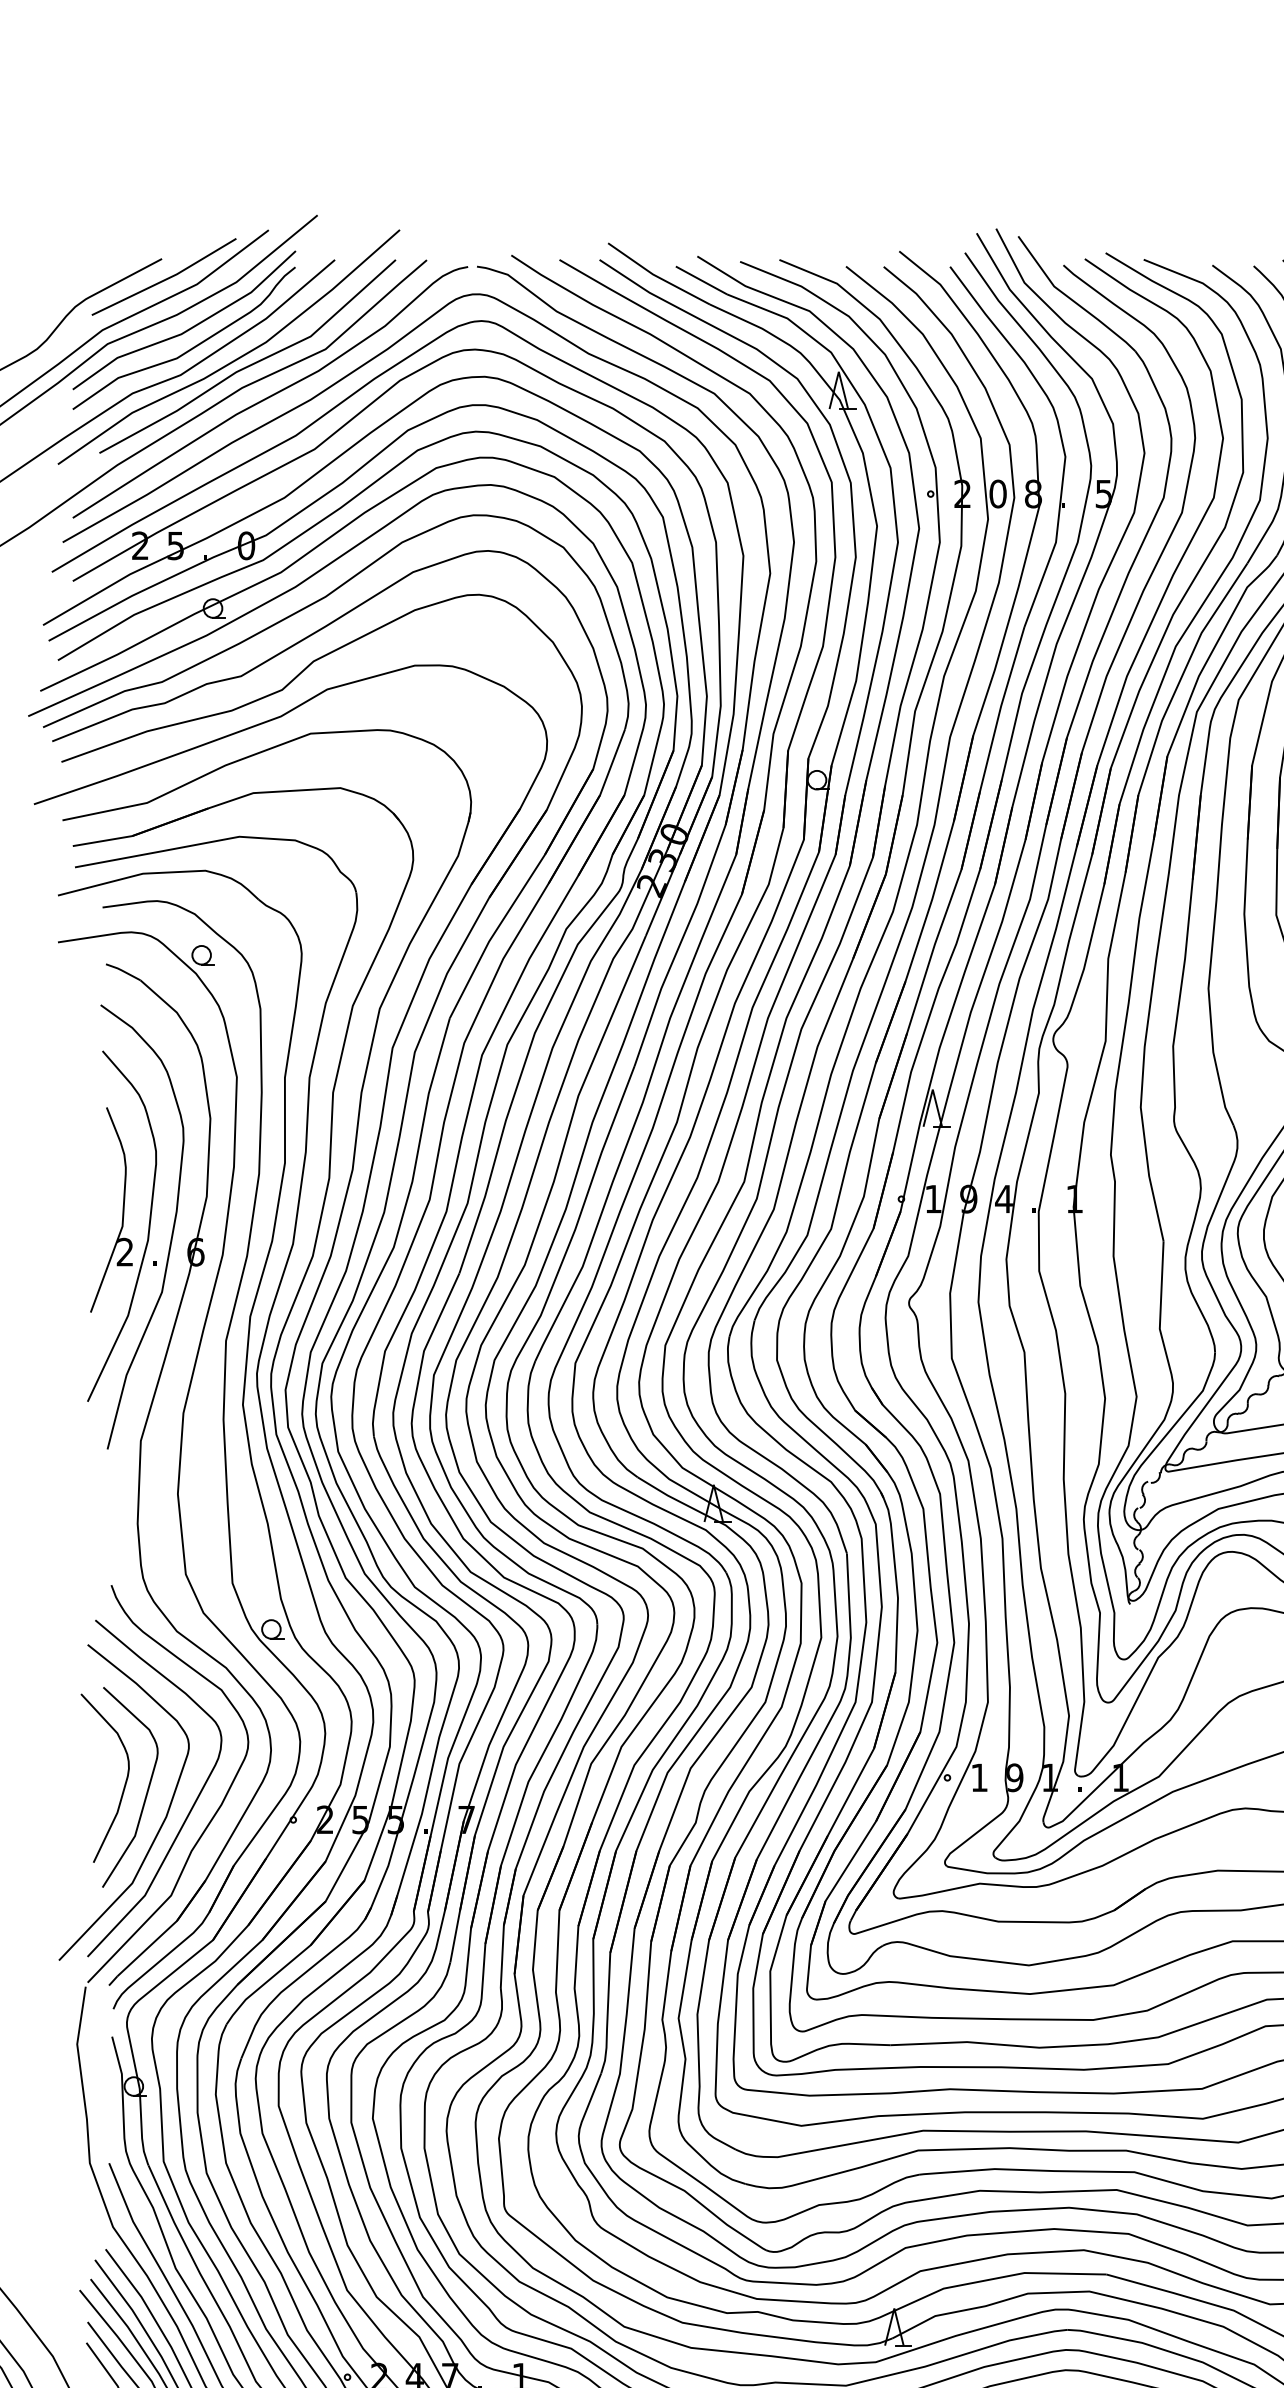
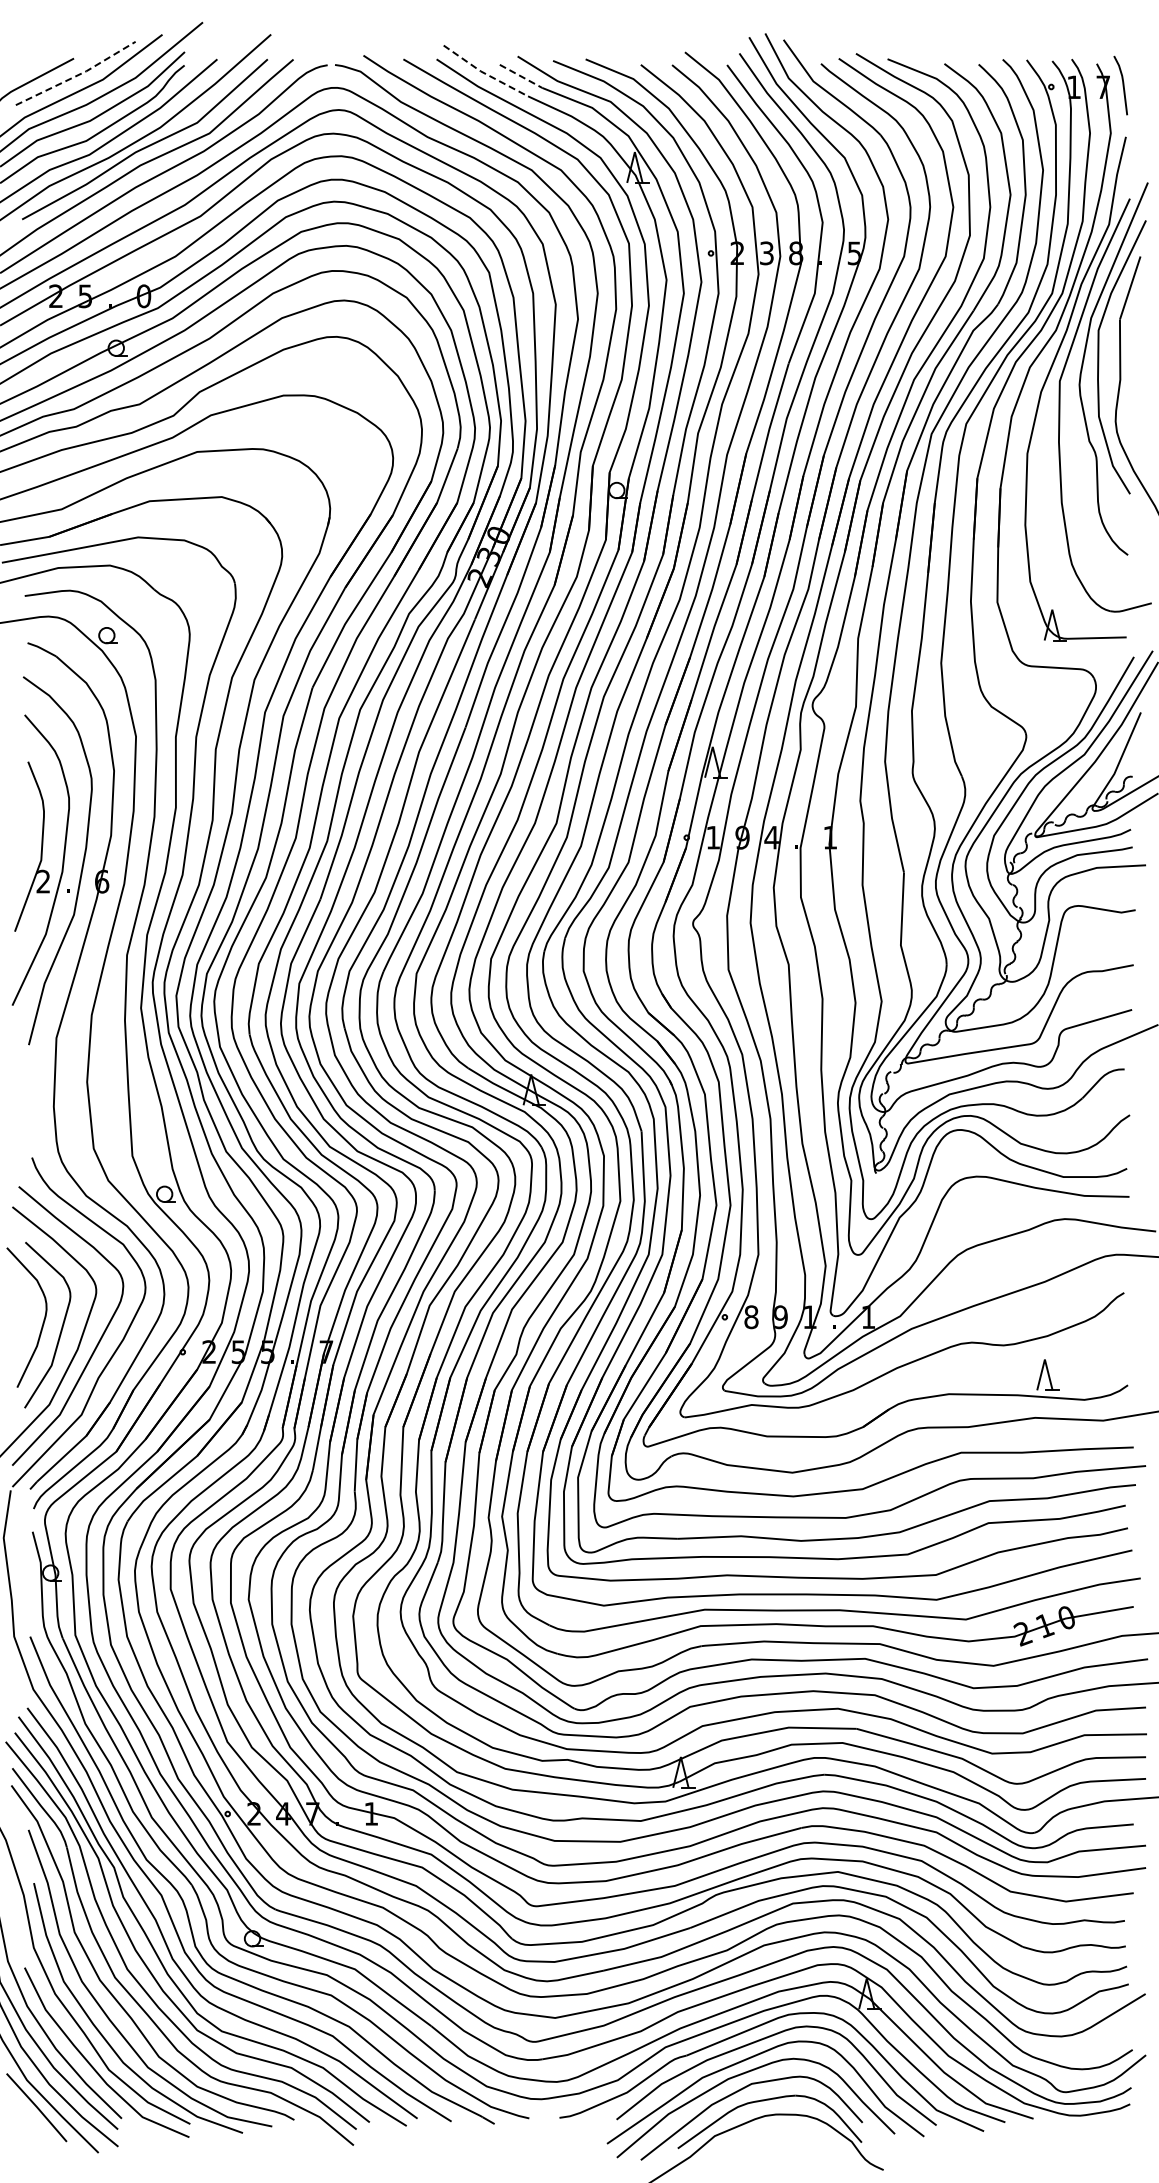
line: (657, 276) -> (484, 73), solid -> dashed
line: (166, 279) -> (77, 75), solid -> dashed
line: (702, 280) -> (521, 76), solid -> dashed
text: (997, 494) -> (766, 253), 0 -> 3
text: (979, 1778) -> (751, 1317), 1 -> 8

